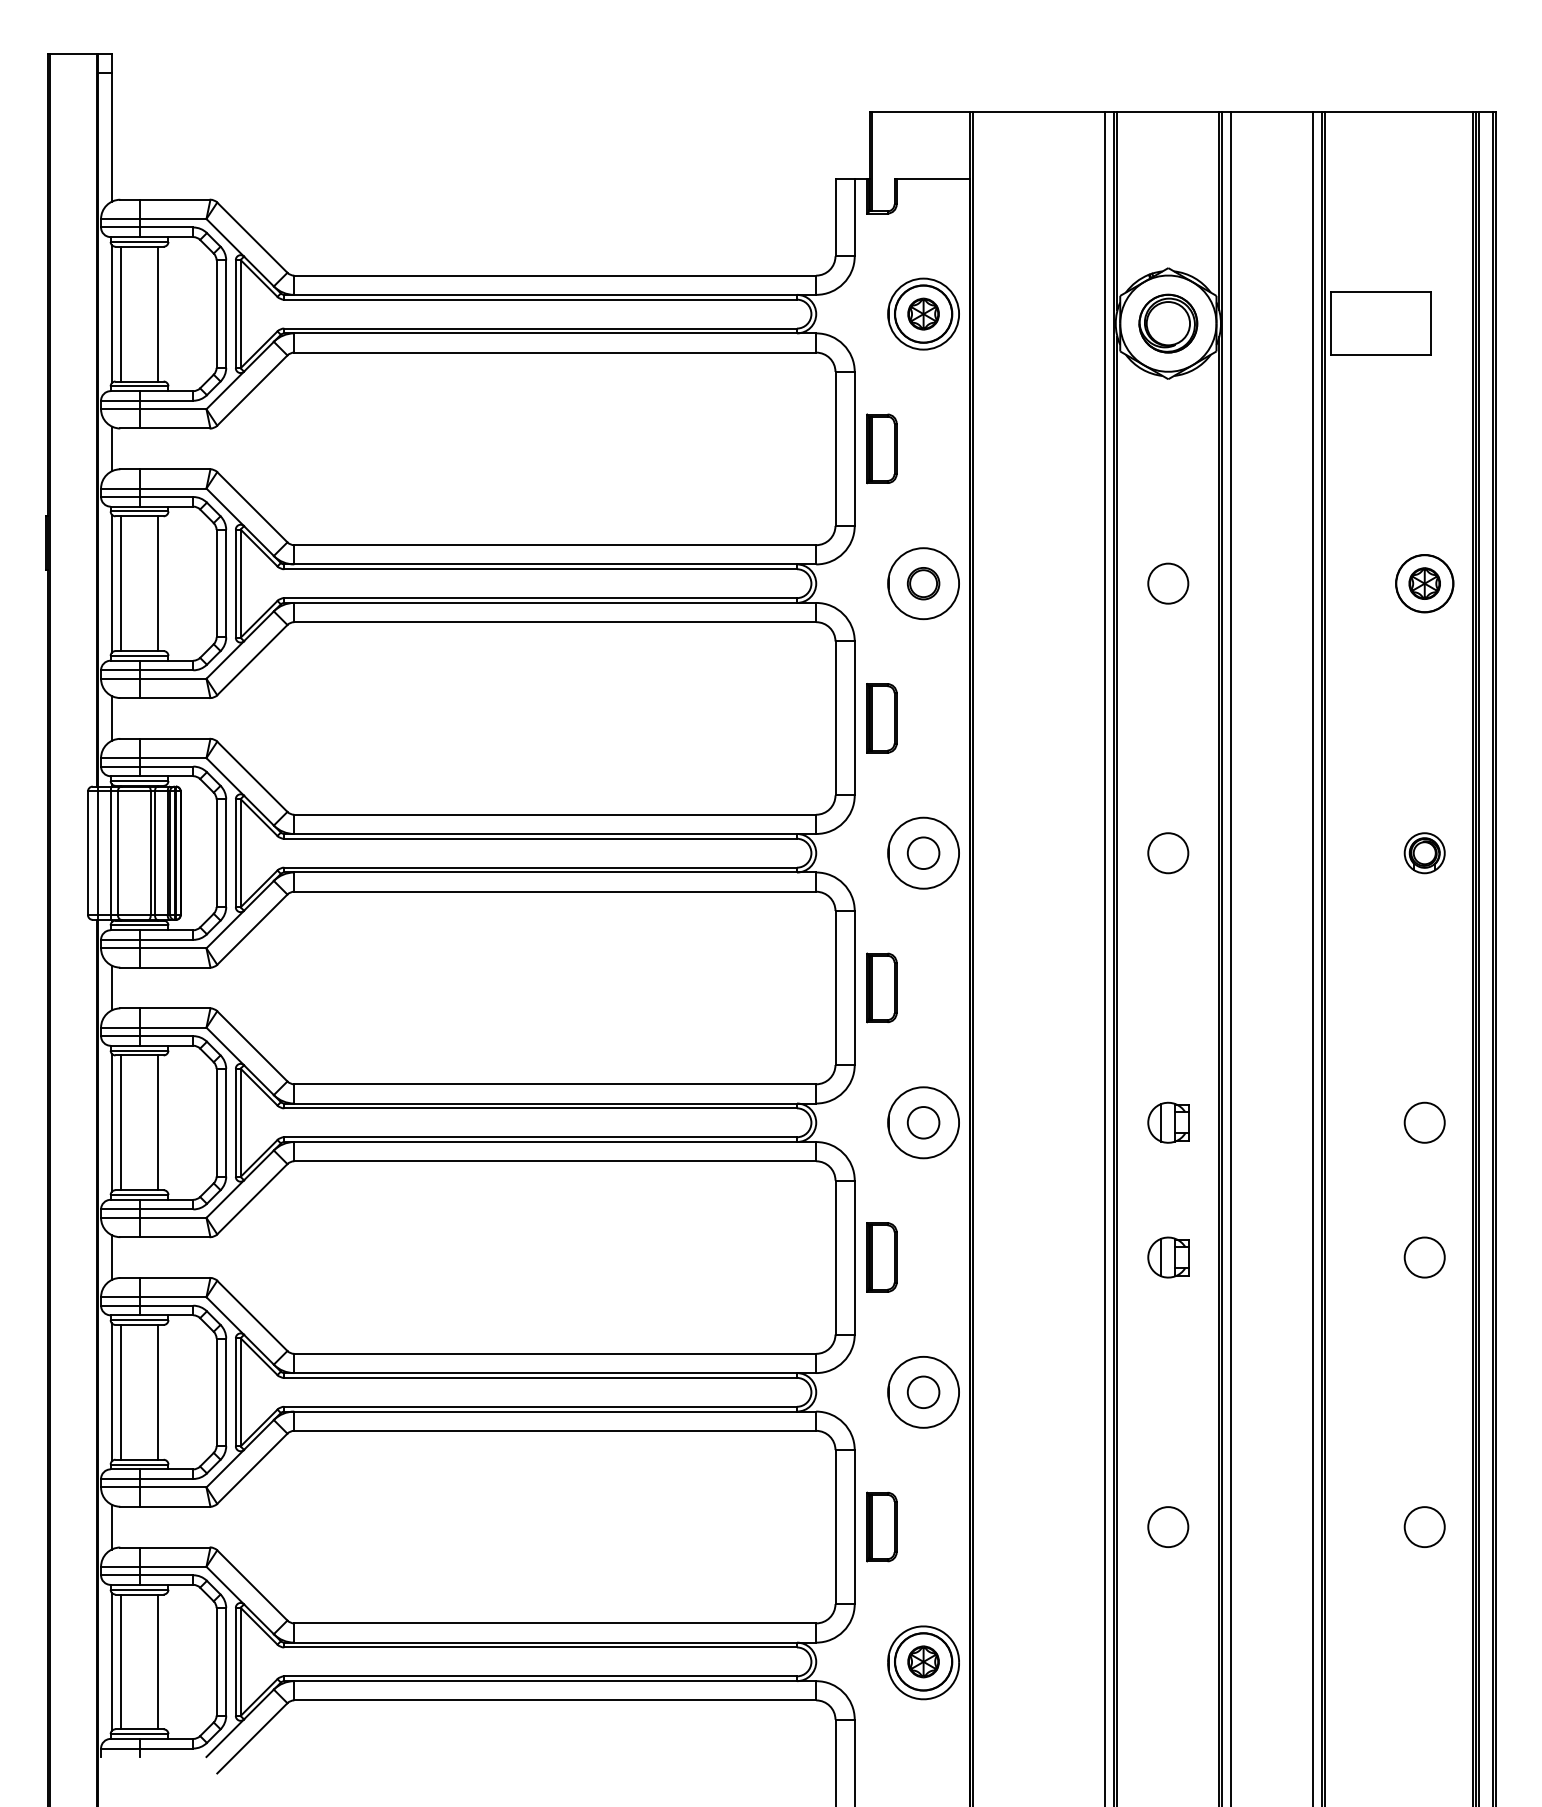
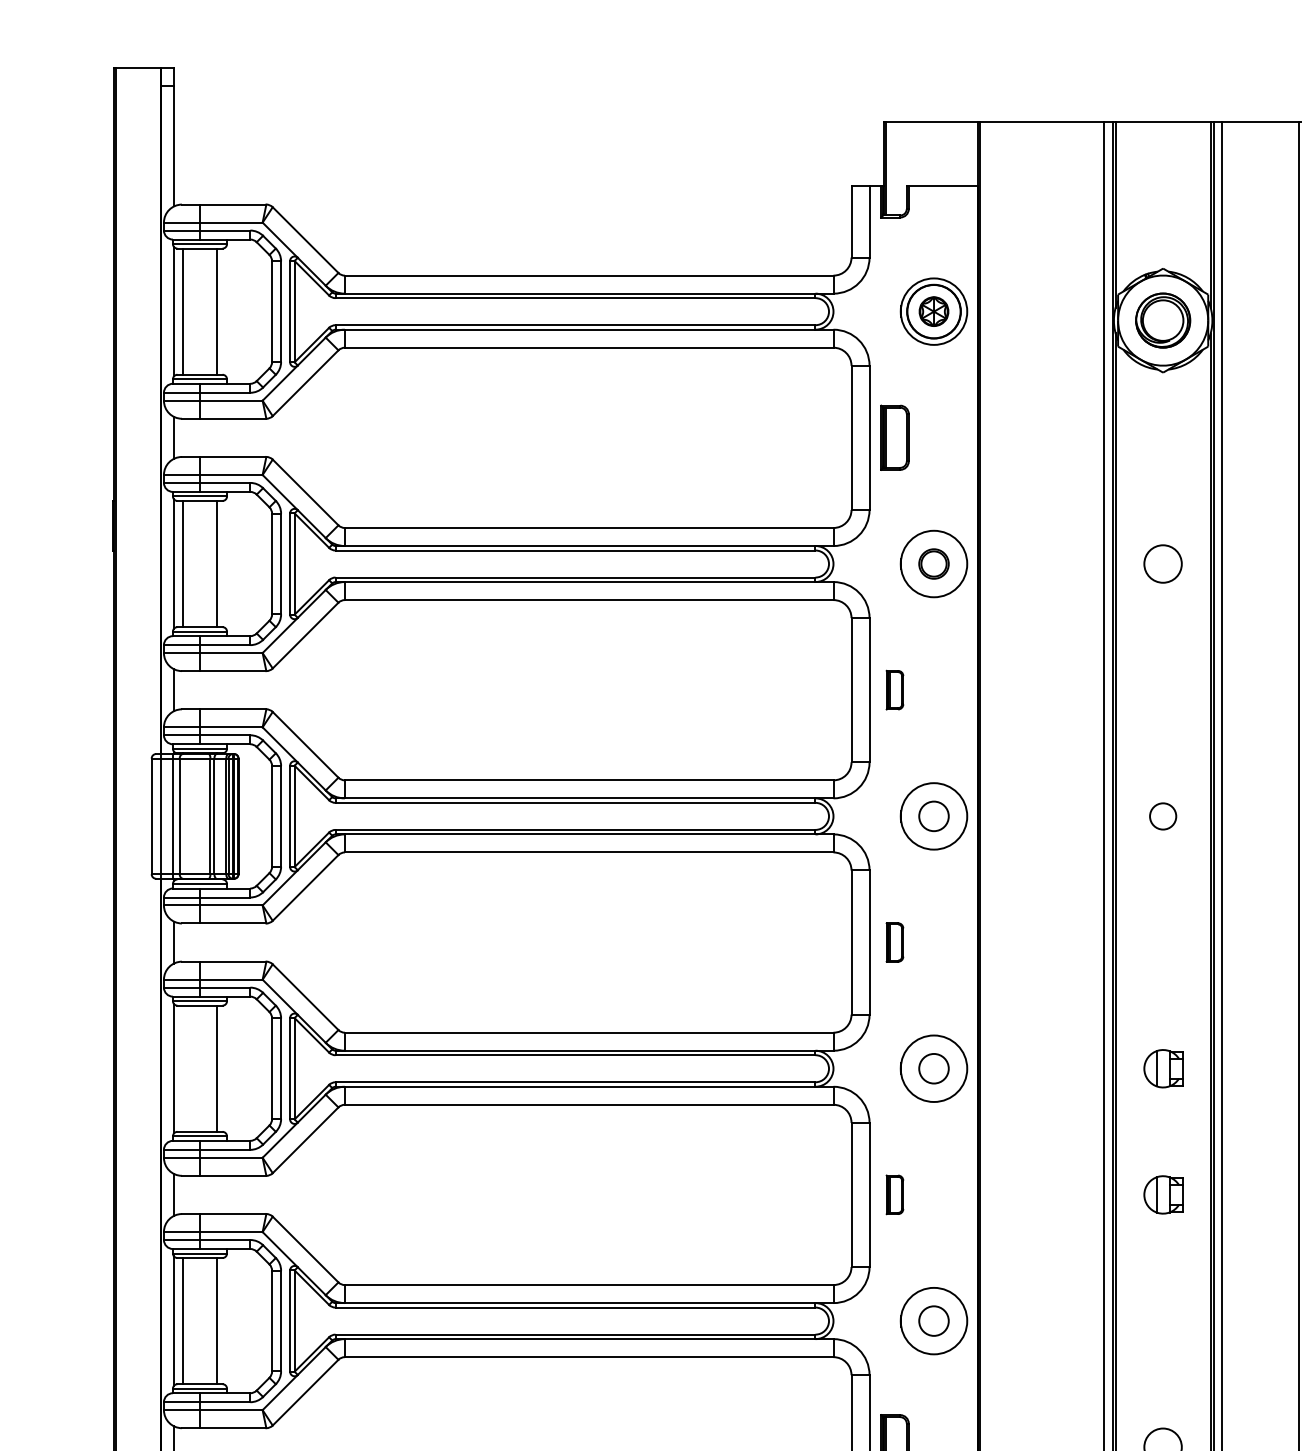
part: (881, 718) -> (894, 690), size x0.6
circle: (1168, 853) -> (1163, 816), size x0.7
part: (881, 987) -> (894, 942), size x0.6
line: (121, 1122) -> (183, 1068), removed
part: (881, 1257) -> (894, 1194), size x0.6

